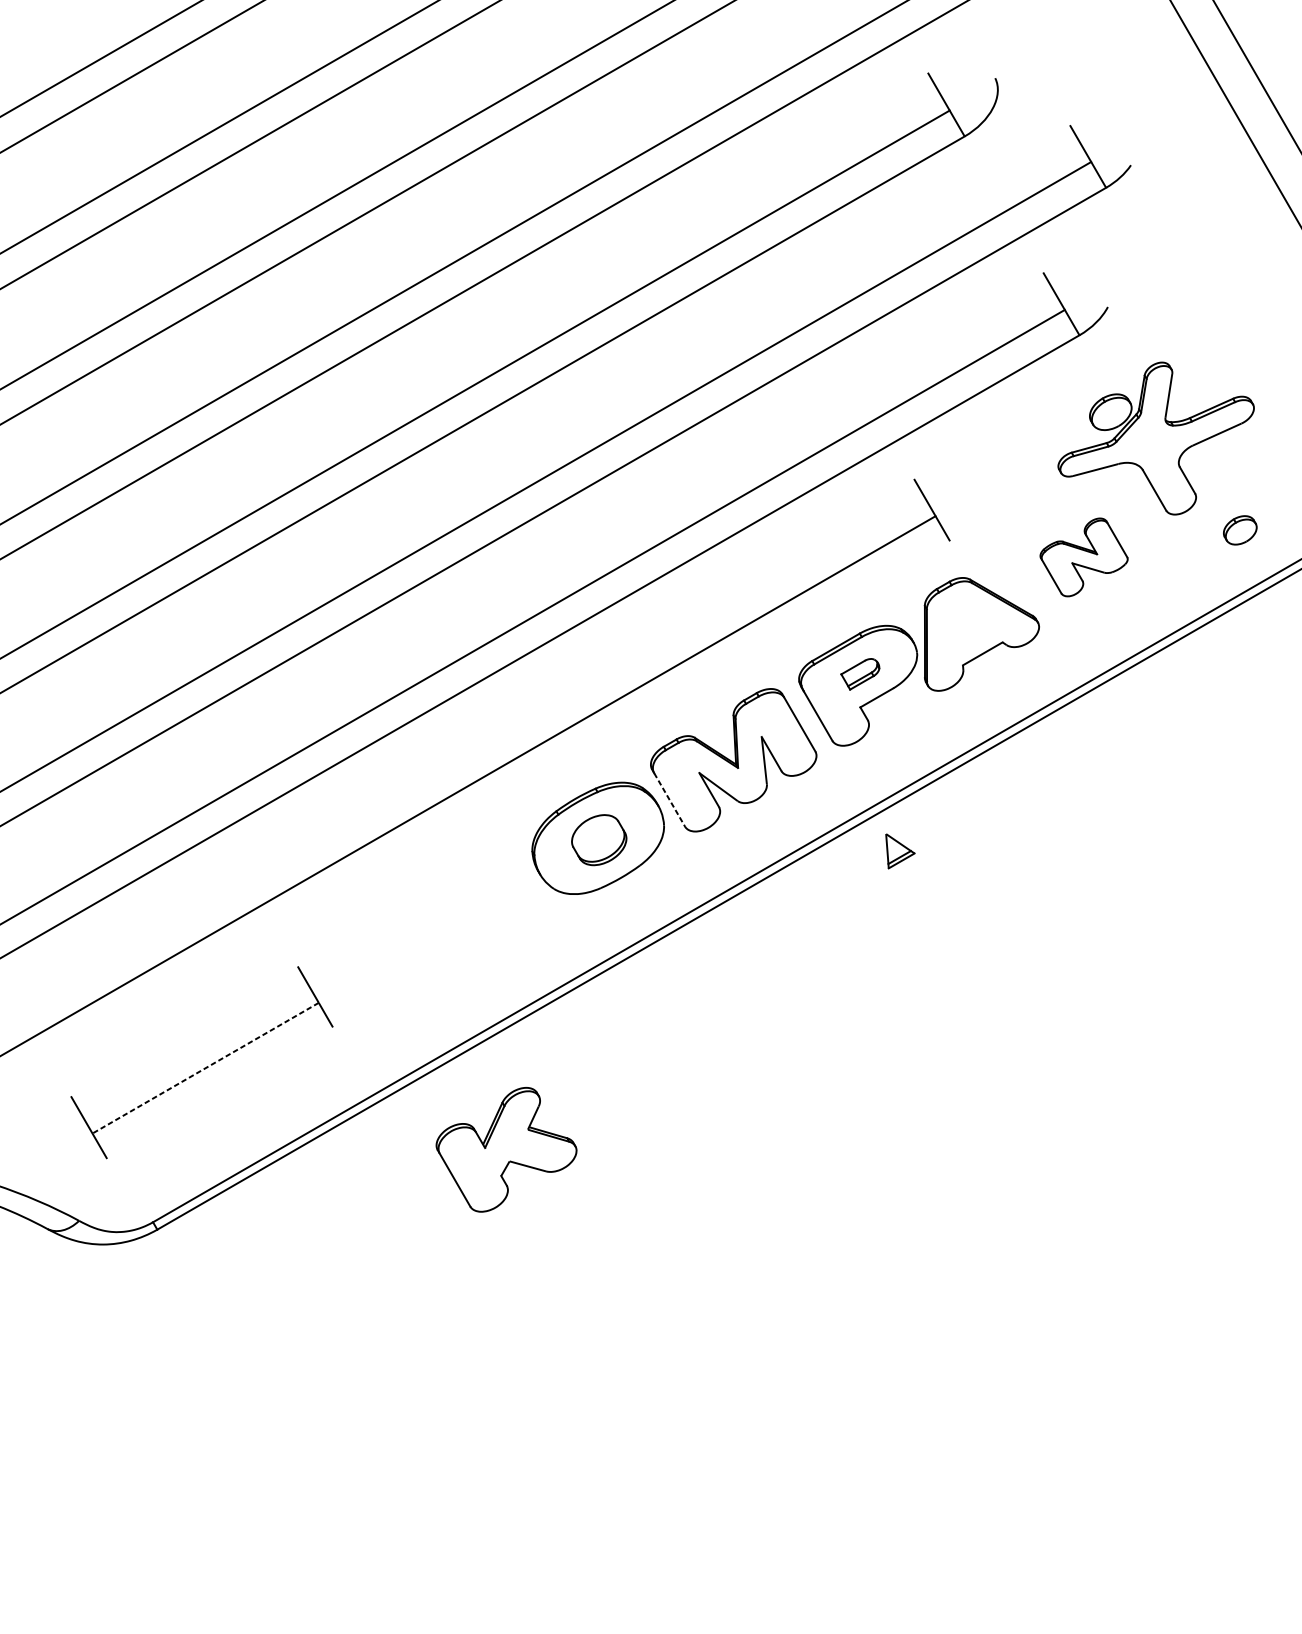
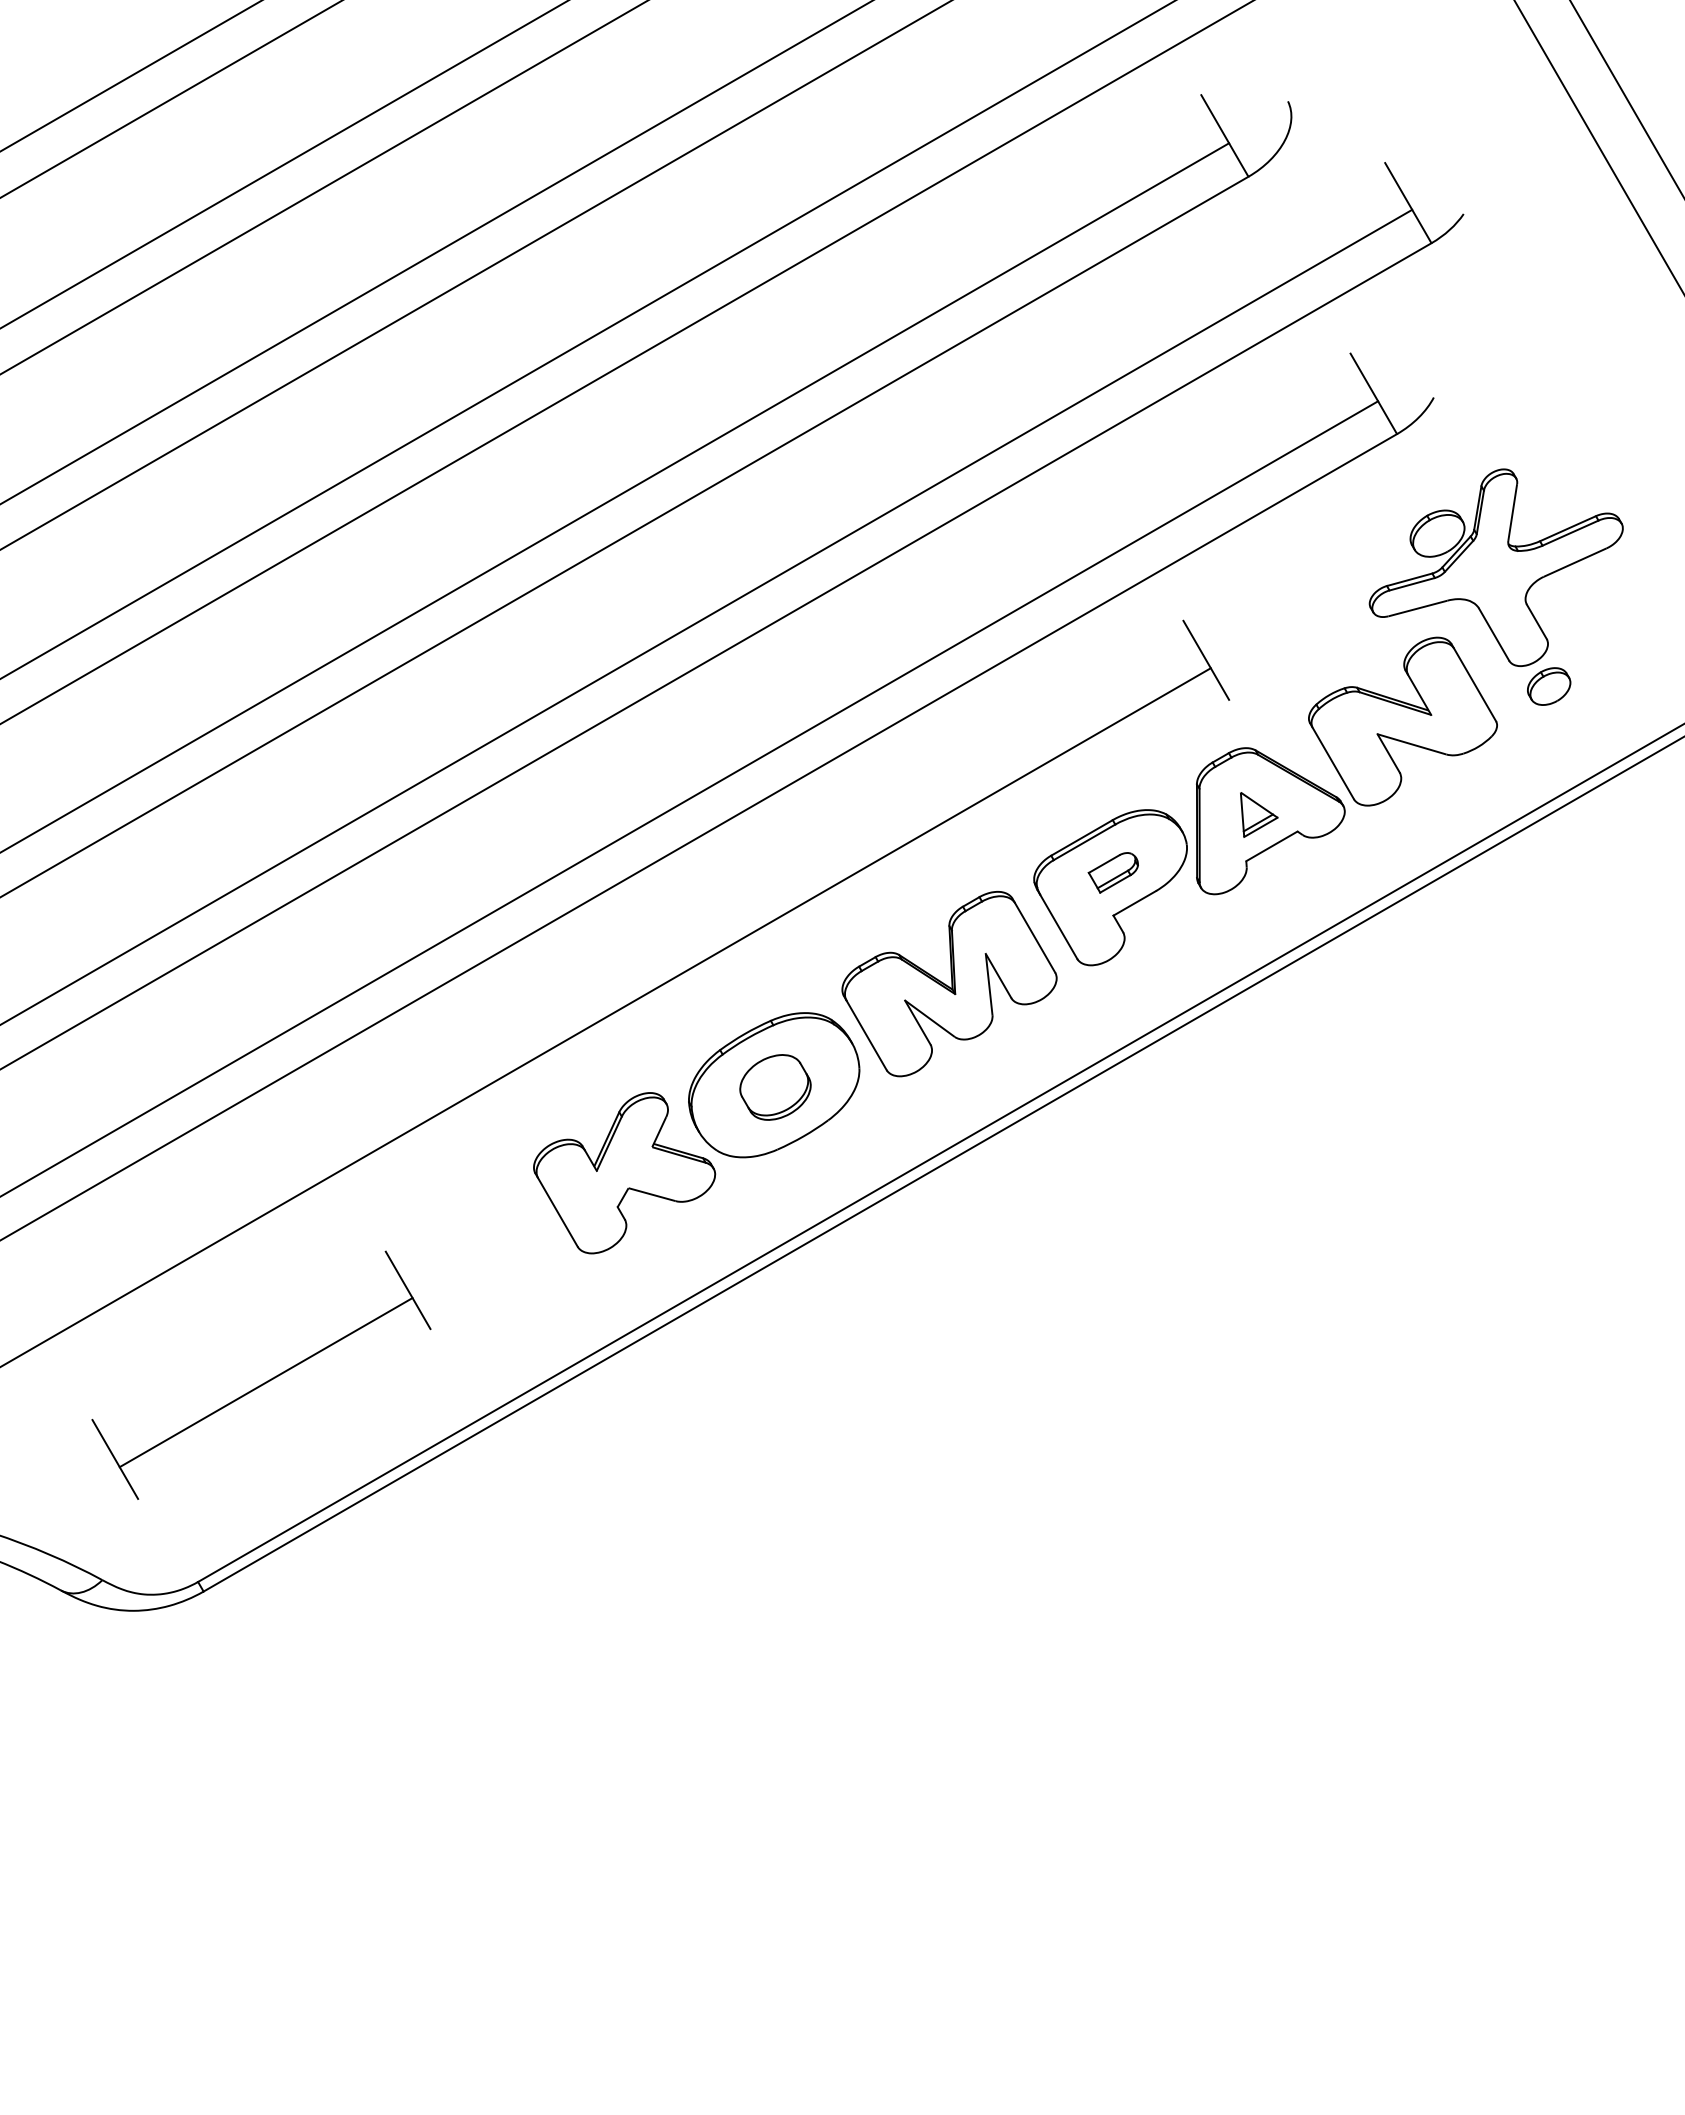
part: (1240, 530) -> (1549, 686), moved
part: (1083, 557) -> (1402, 721), size x1.67
line: (670, 800) -> (867, 1036), dashed -> solid
part: (900, 850) -> (1259, 814), moved
line: (205, 1068) -> (265, 1382), dashed -> solid
part: (506, 1150) -> (624, 1173), moved

